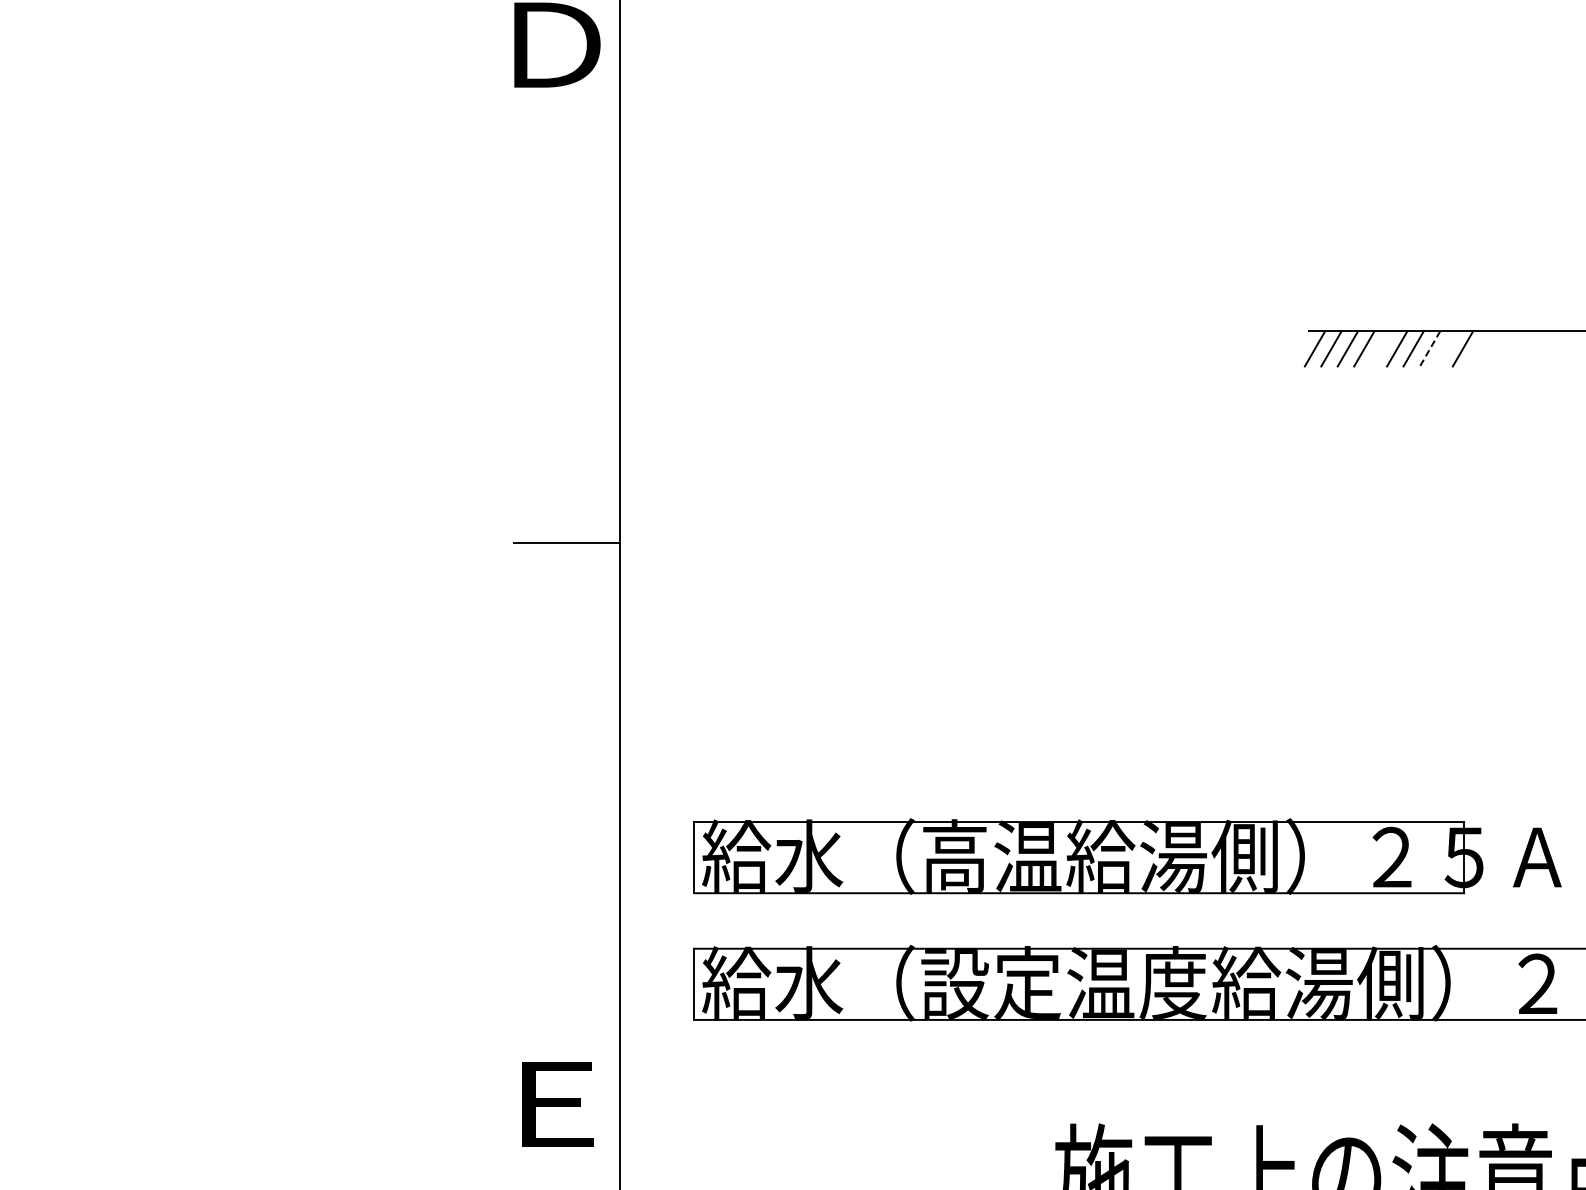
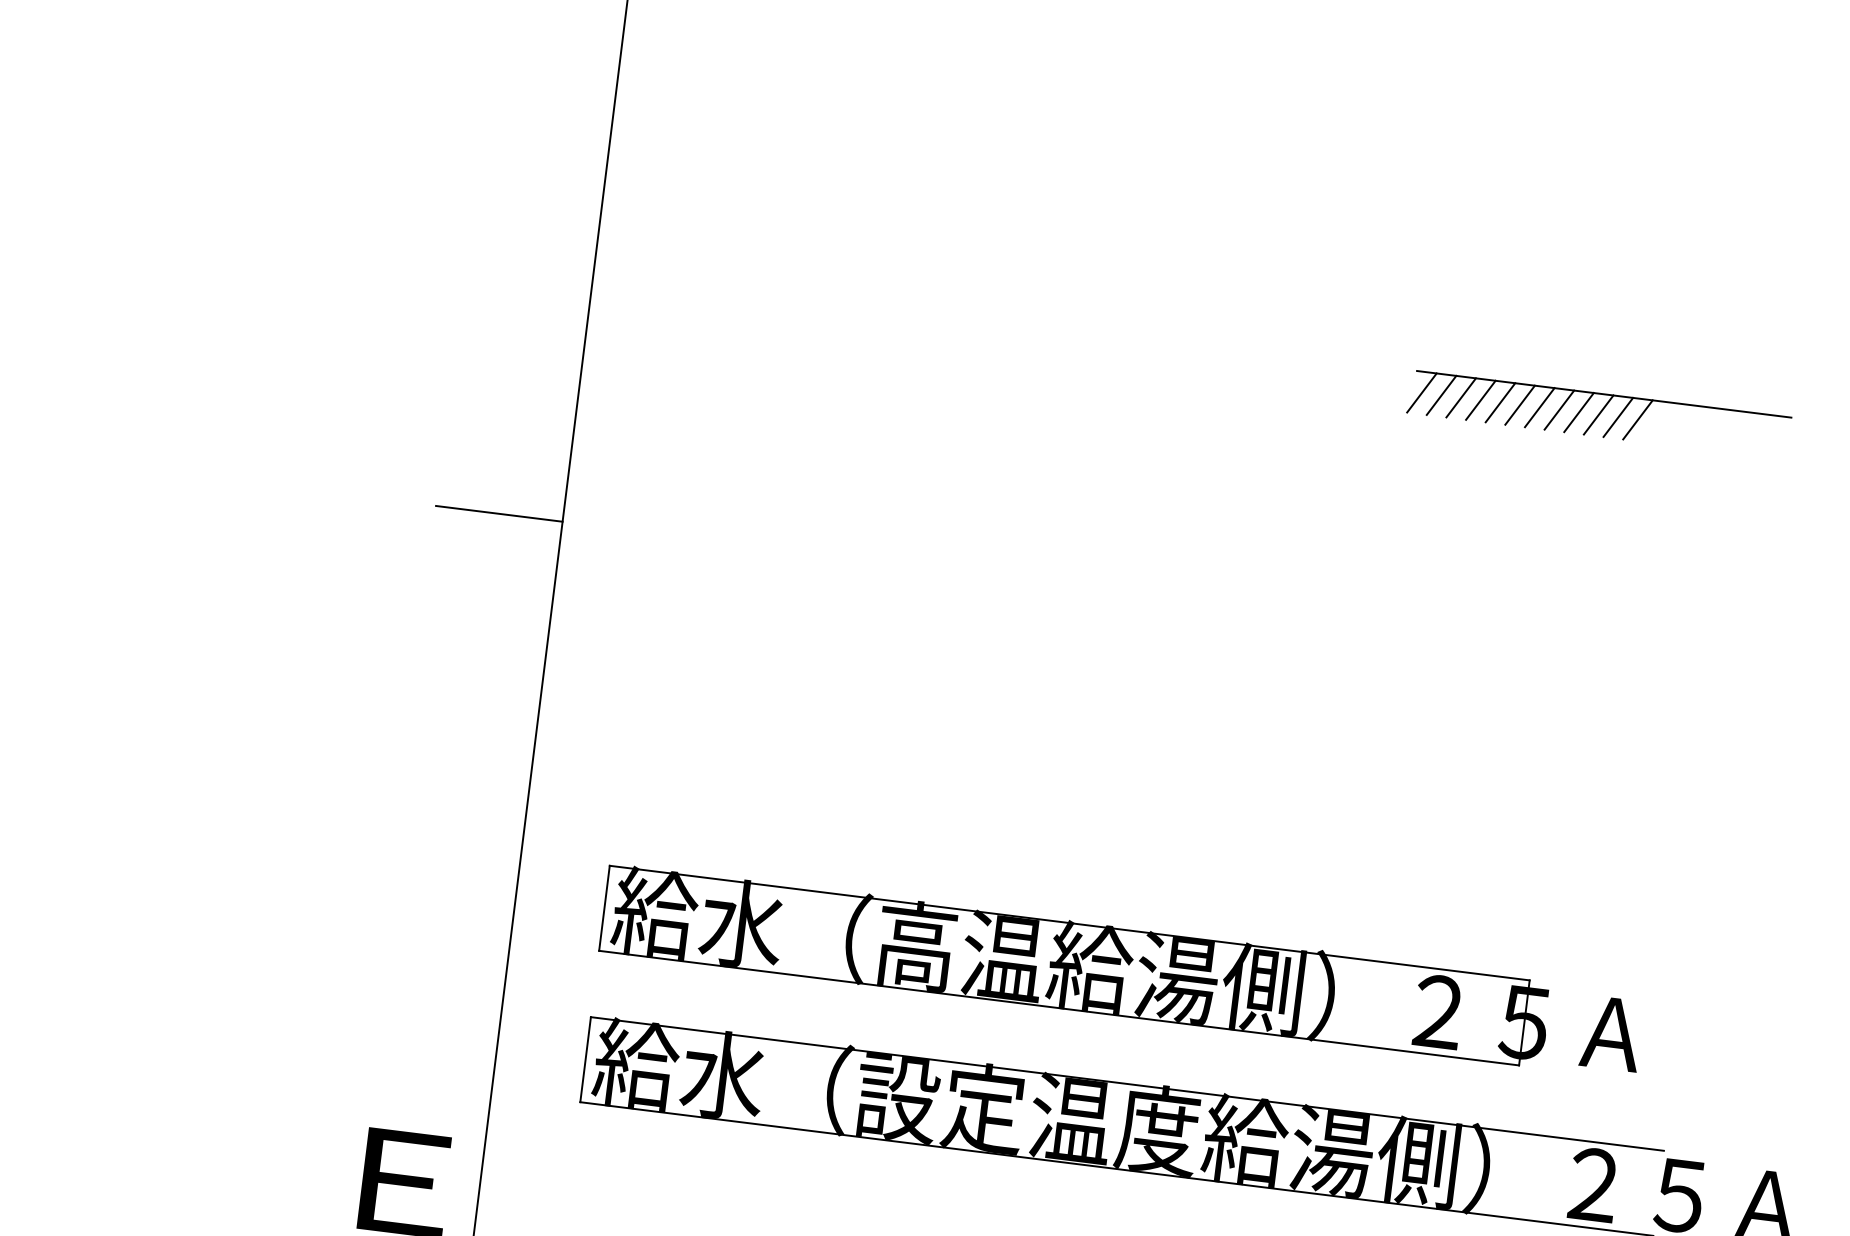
line: (1380, 348) -> (1500, 402), added
line: (1446, 348) -> (1579, 412), added
line: (1479, 348) -> (1618, 417), added
line: (1495, 348) -> (1637, 419), added
line: (1429, 349) -> (1558, 410), dashed -> solid

